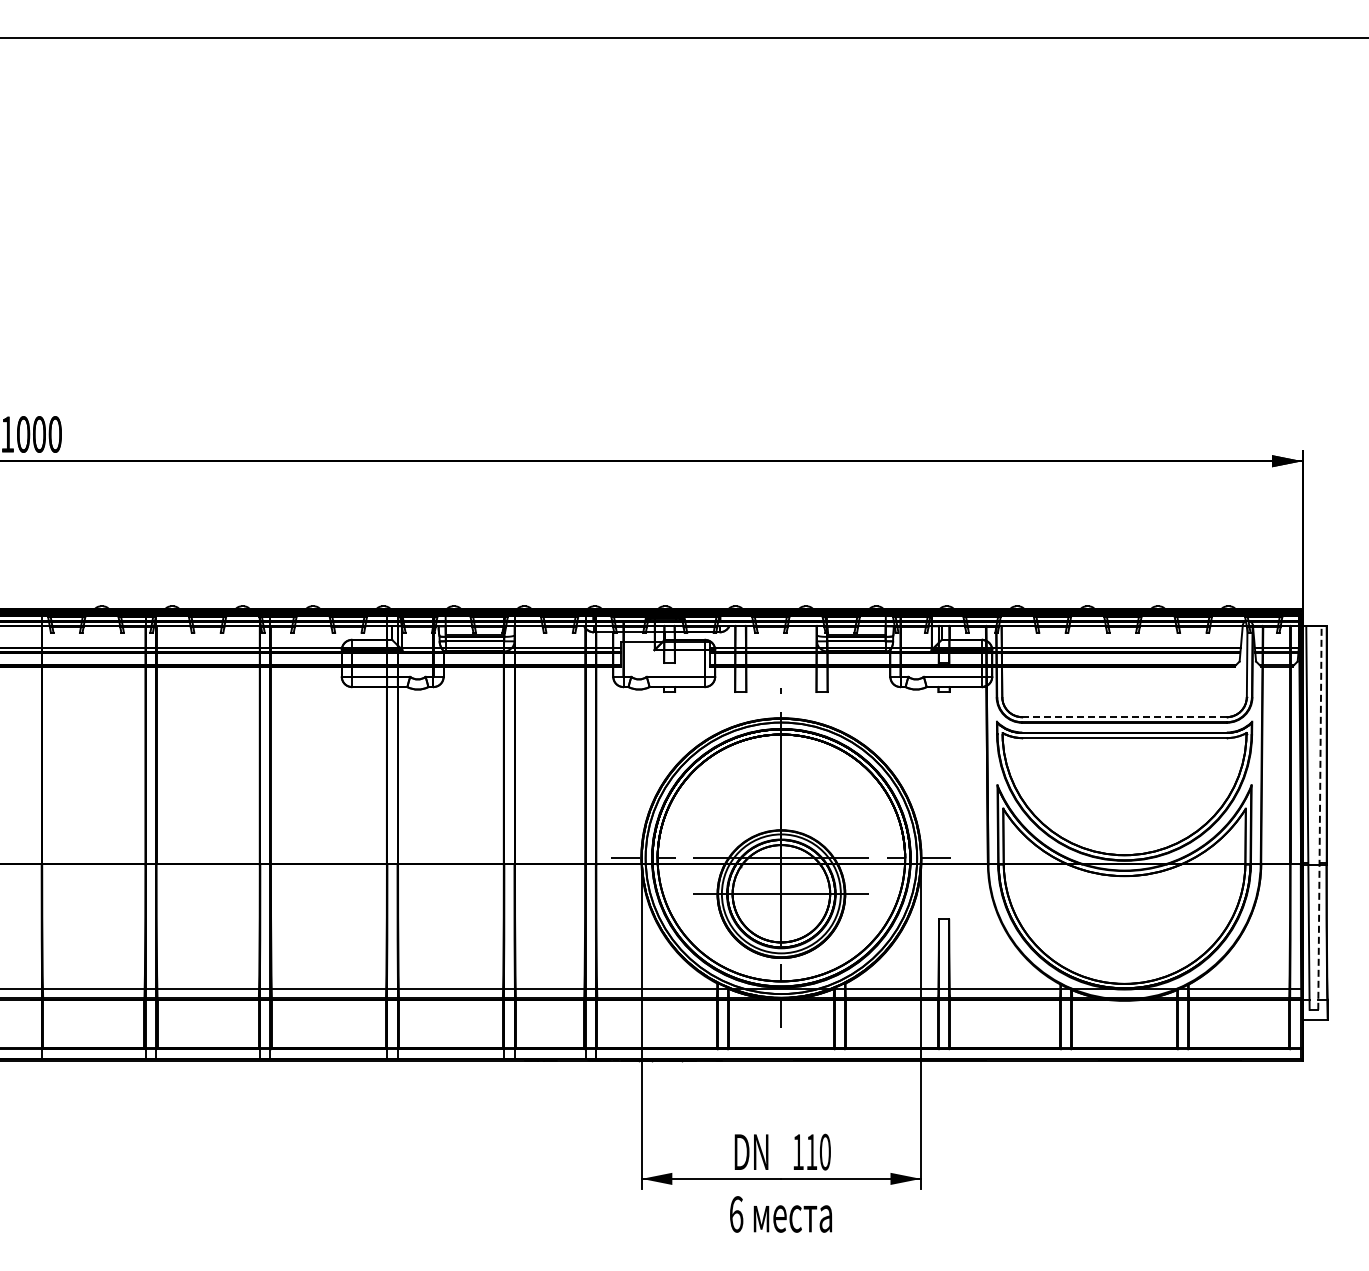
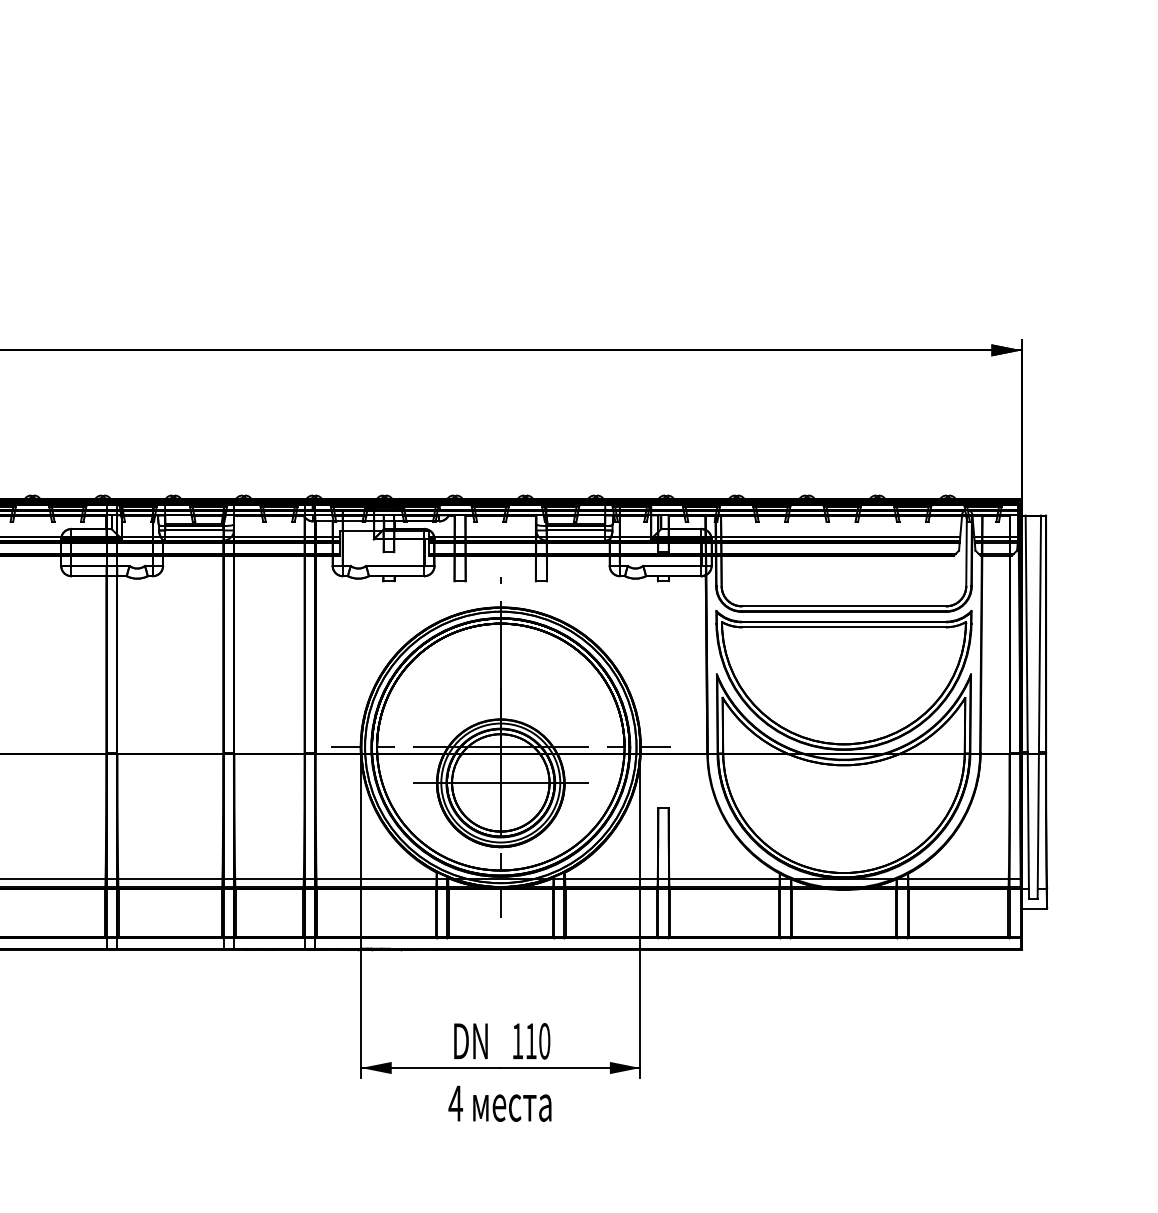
line: (1124, 717) -> (843, 606), dashed -> solid
line: (1319, 818) -> (1038, 707), dashed -> solid
text: (736, 1214) -> (455, 1103), 6 -> 4

